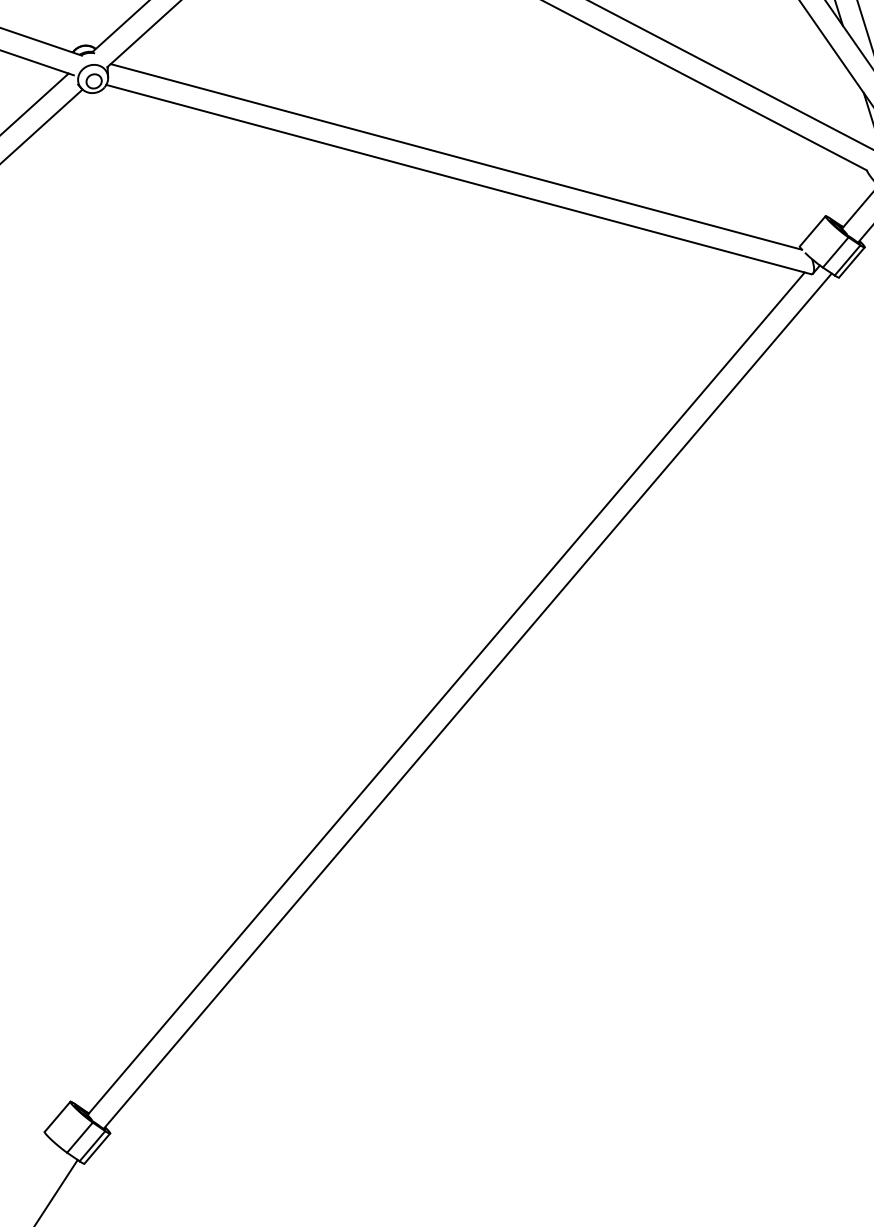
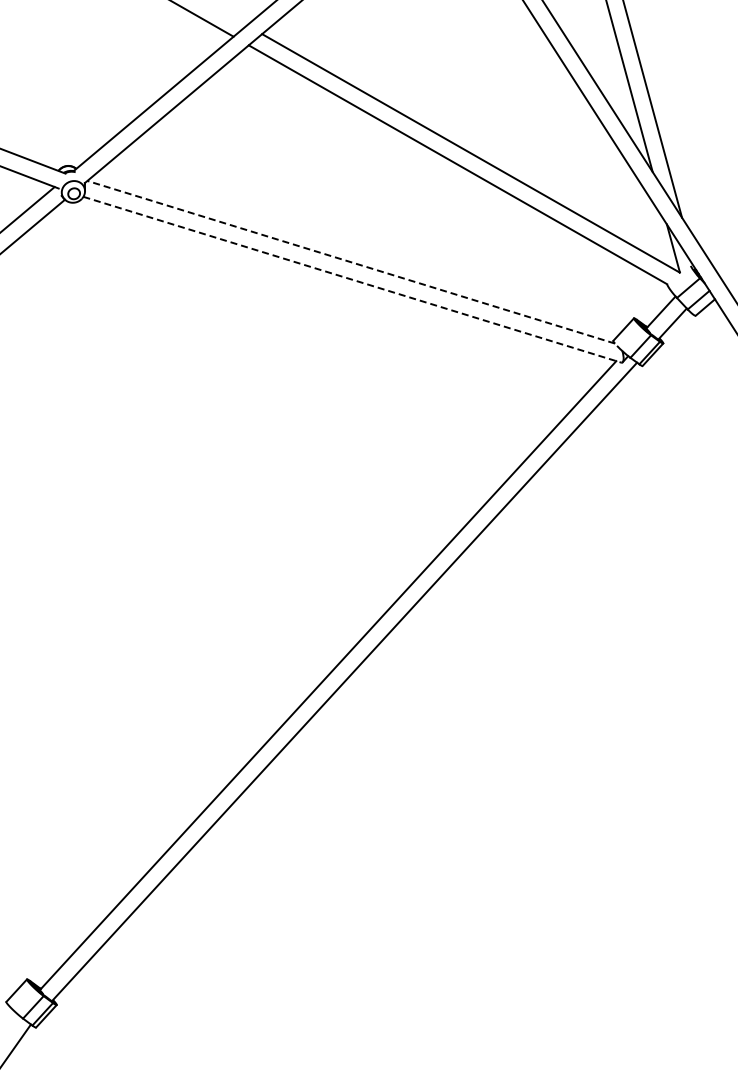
line: (455, 157) -> (350, 262), solid -> dashed
line: (458, 179) -> (352, 279), solid -> dashed

